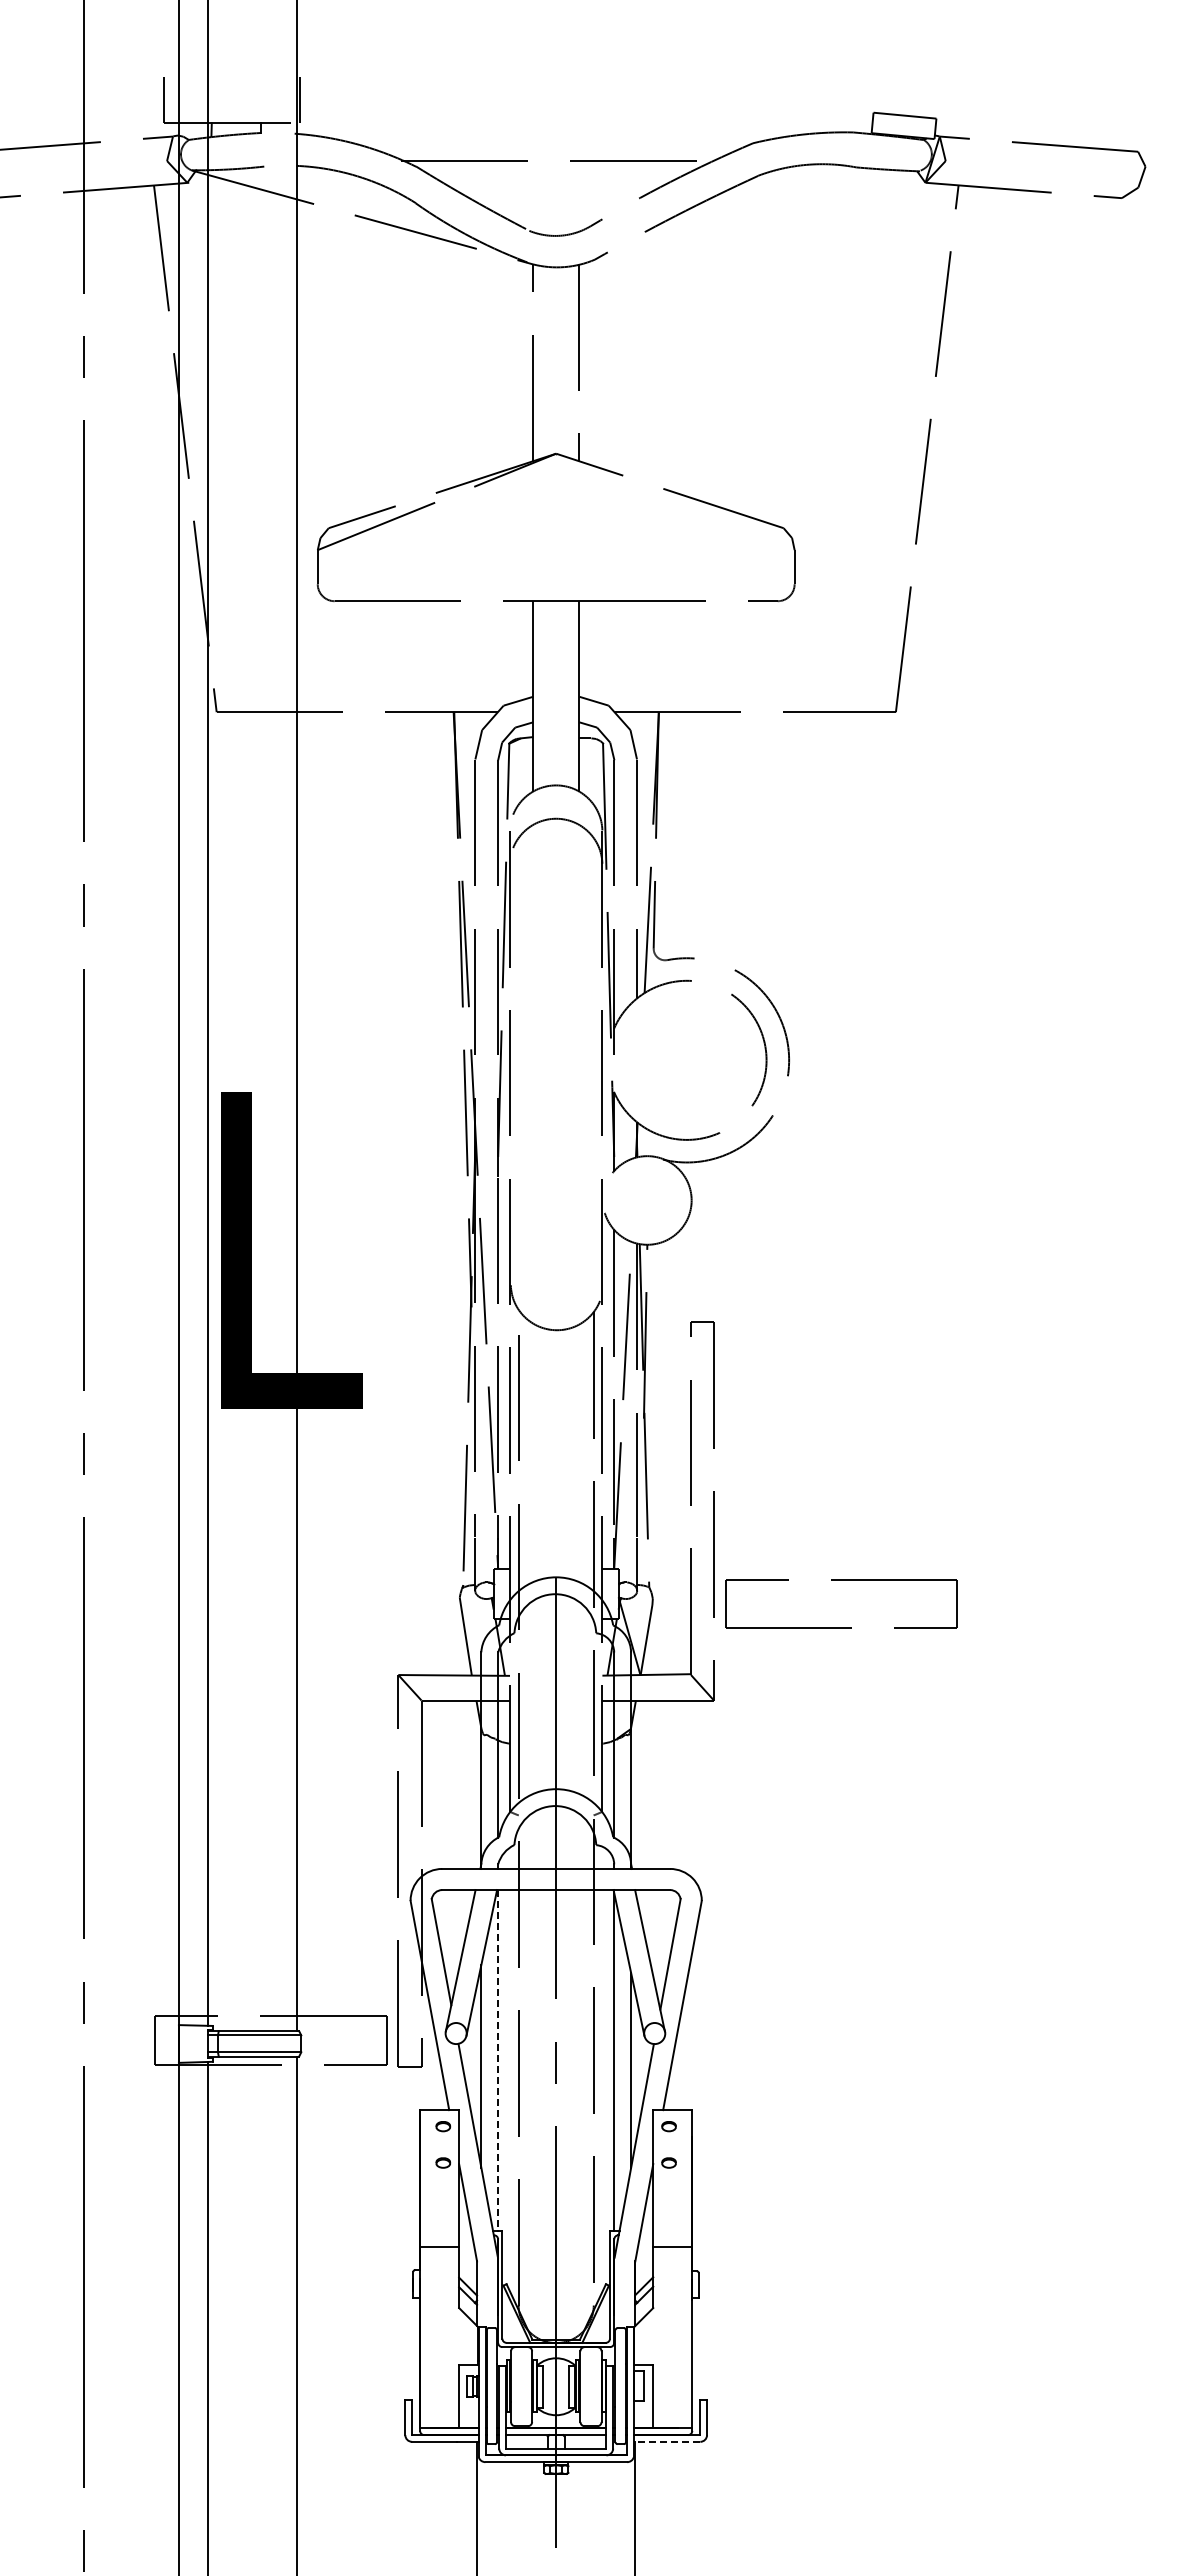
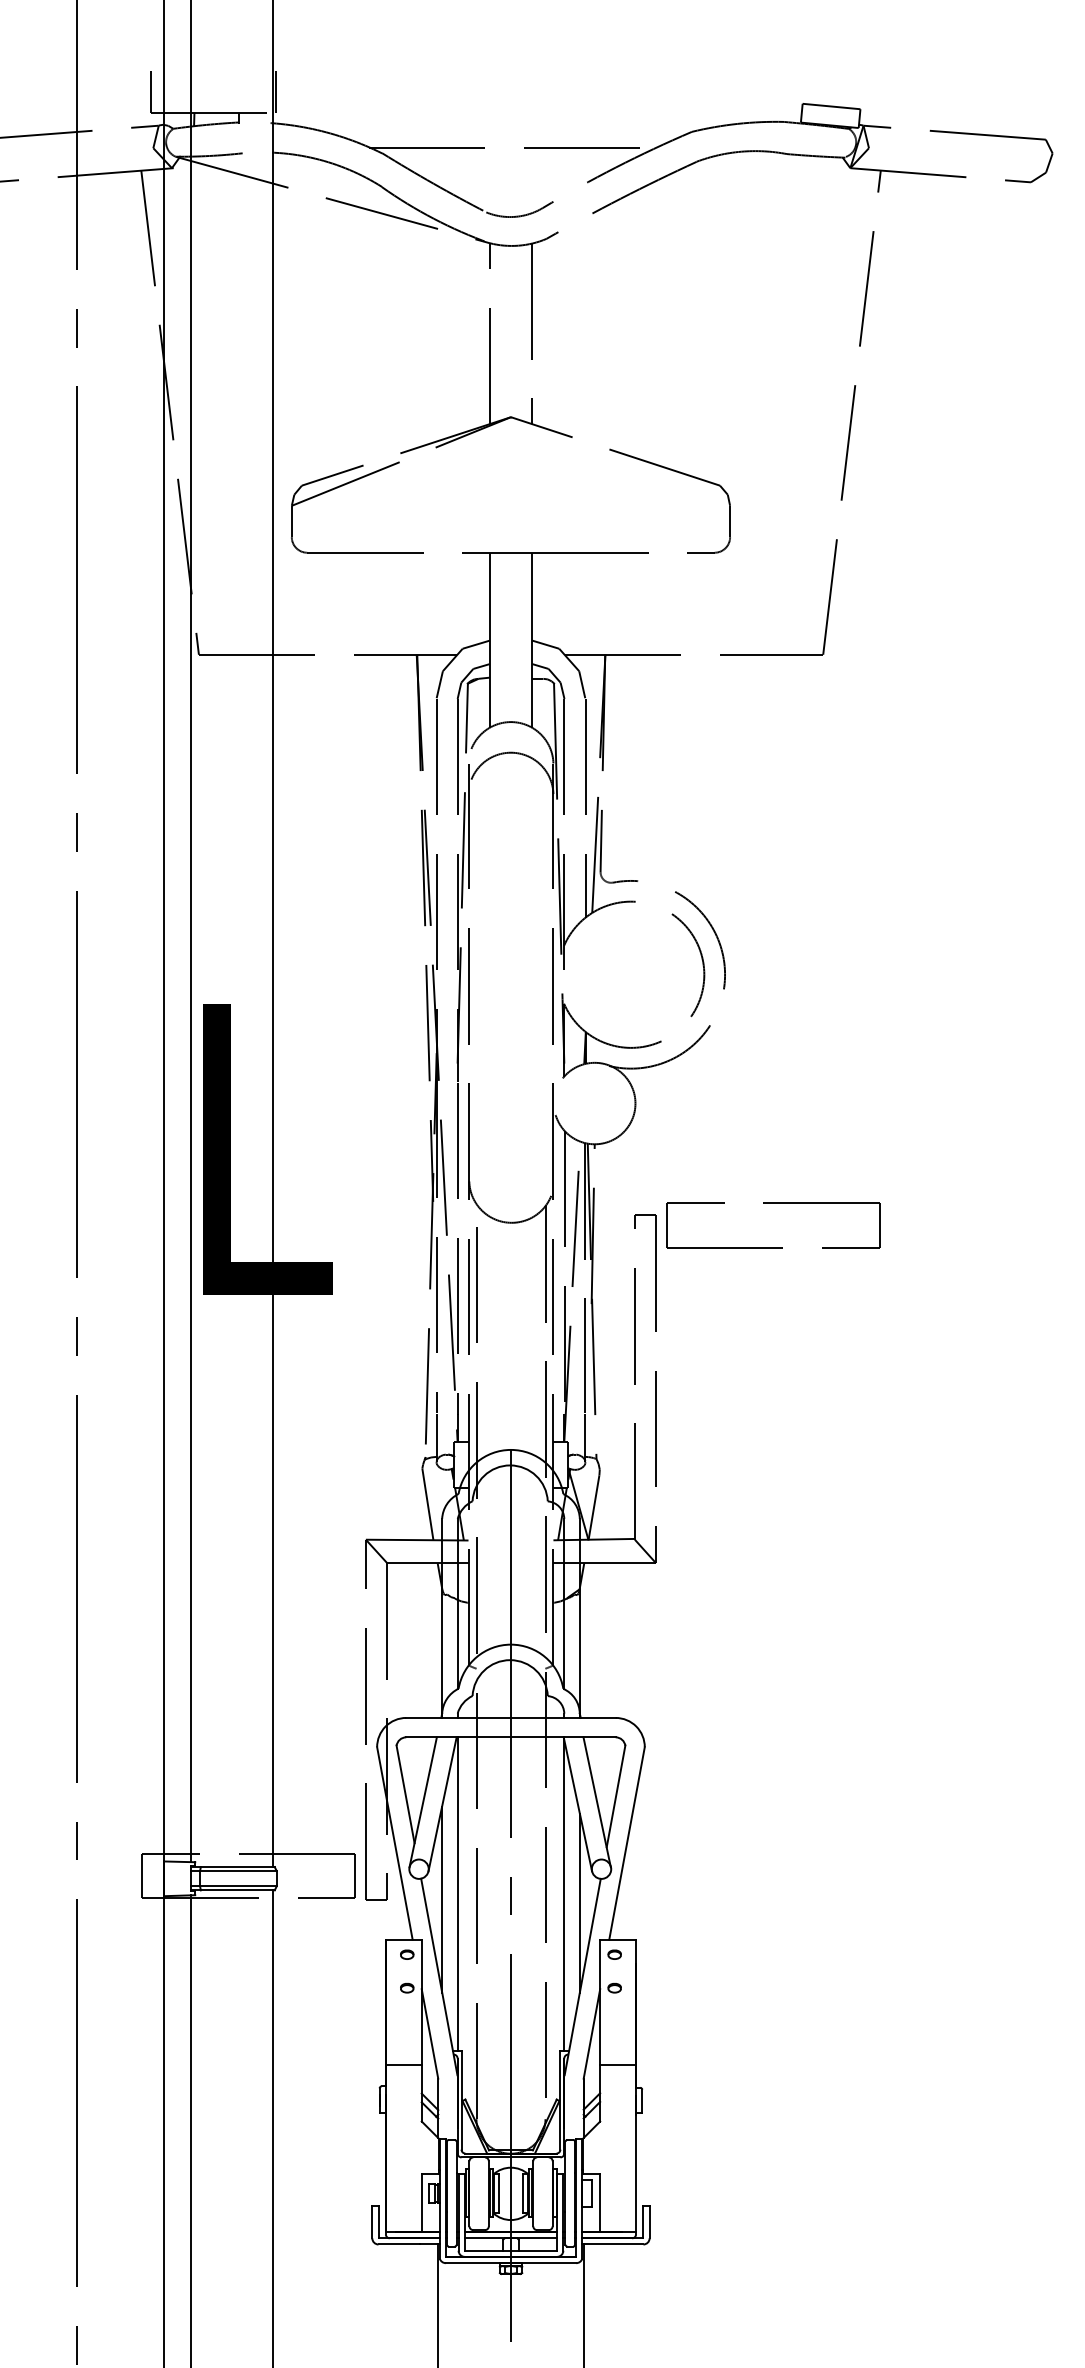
part: (841, 1580) -> (773, 1203), moved
line: (498, 2061) -> (457, 1894), dashed -> solid
line: (666, 2441) -> (612, 2244), dashed -> solid

